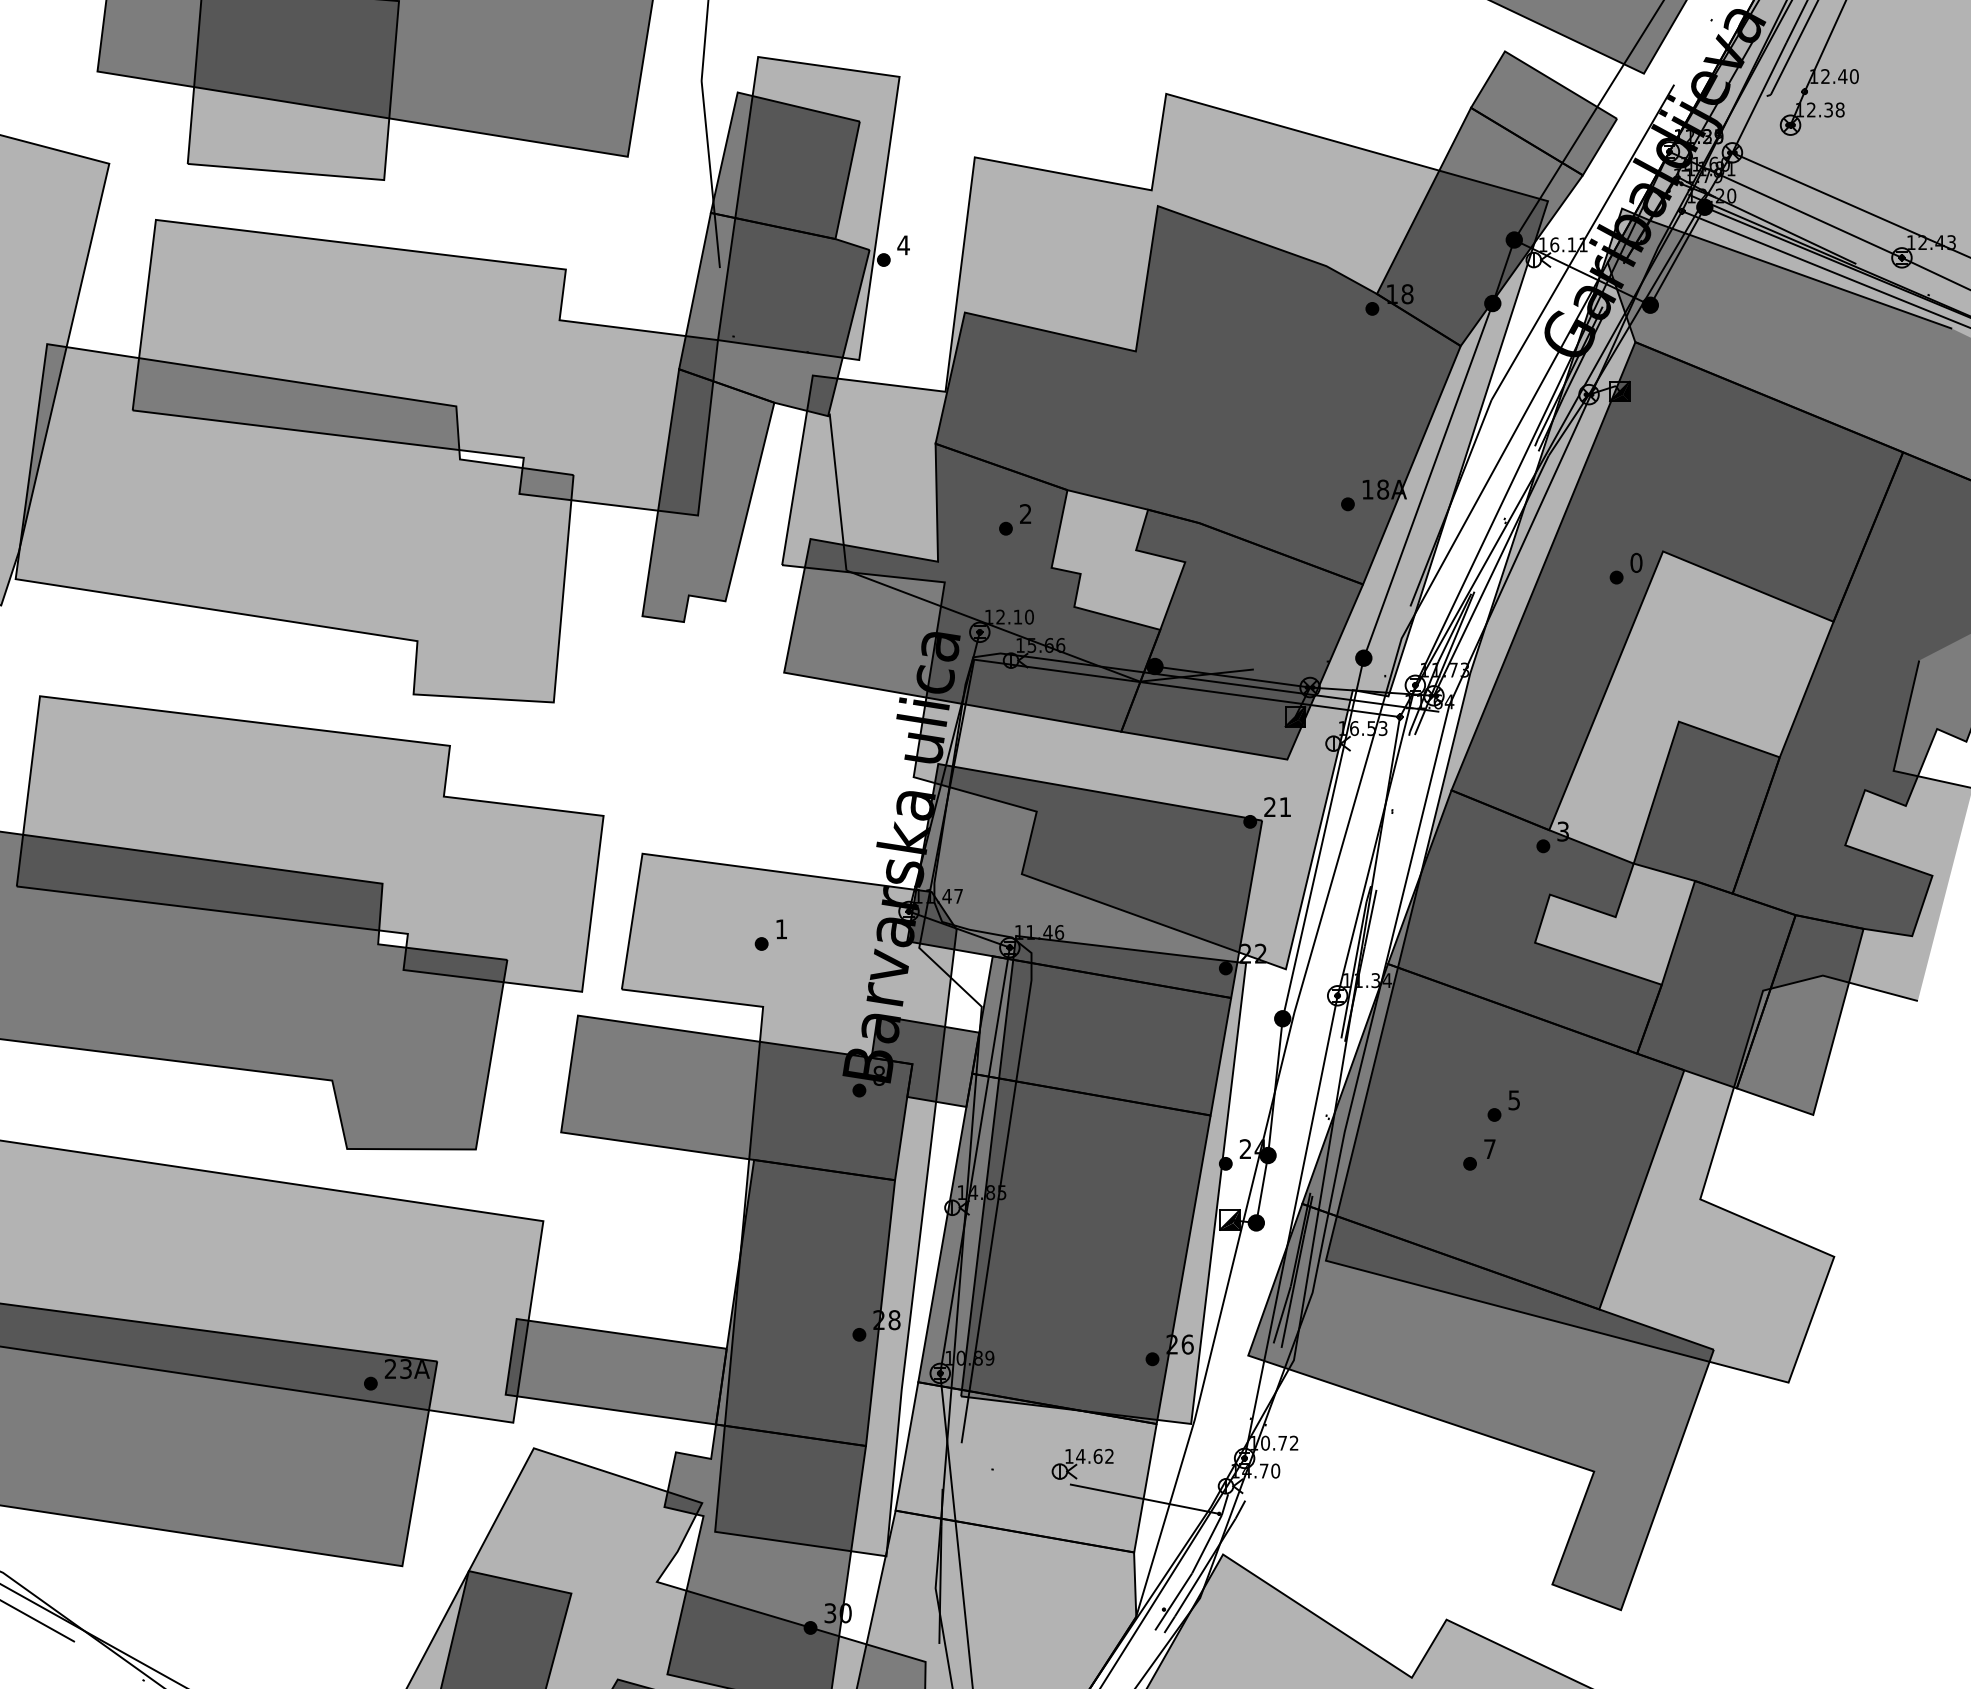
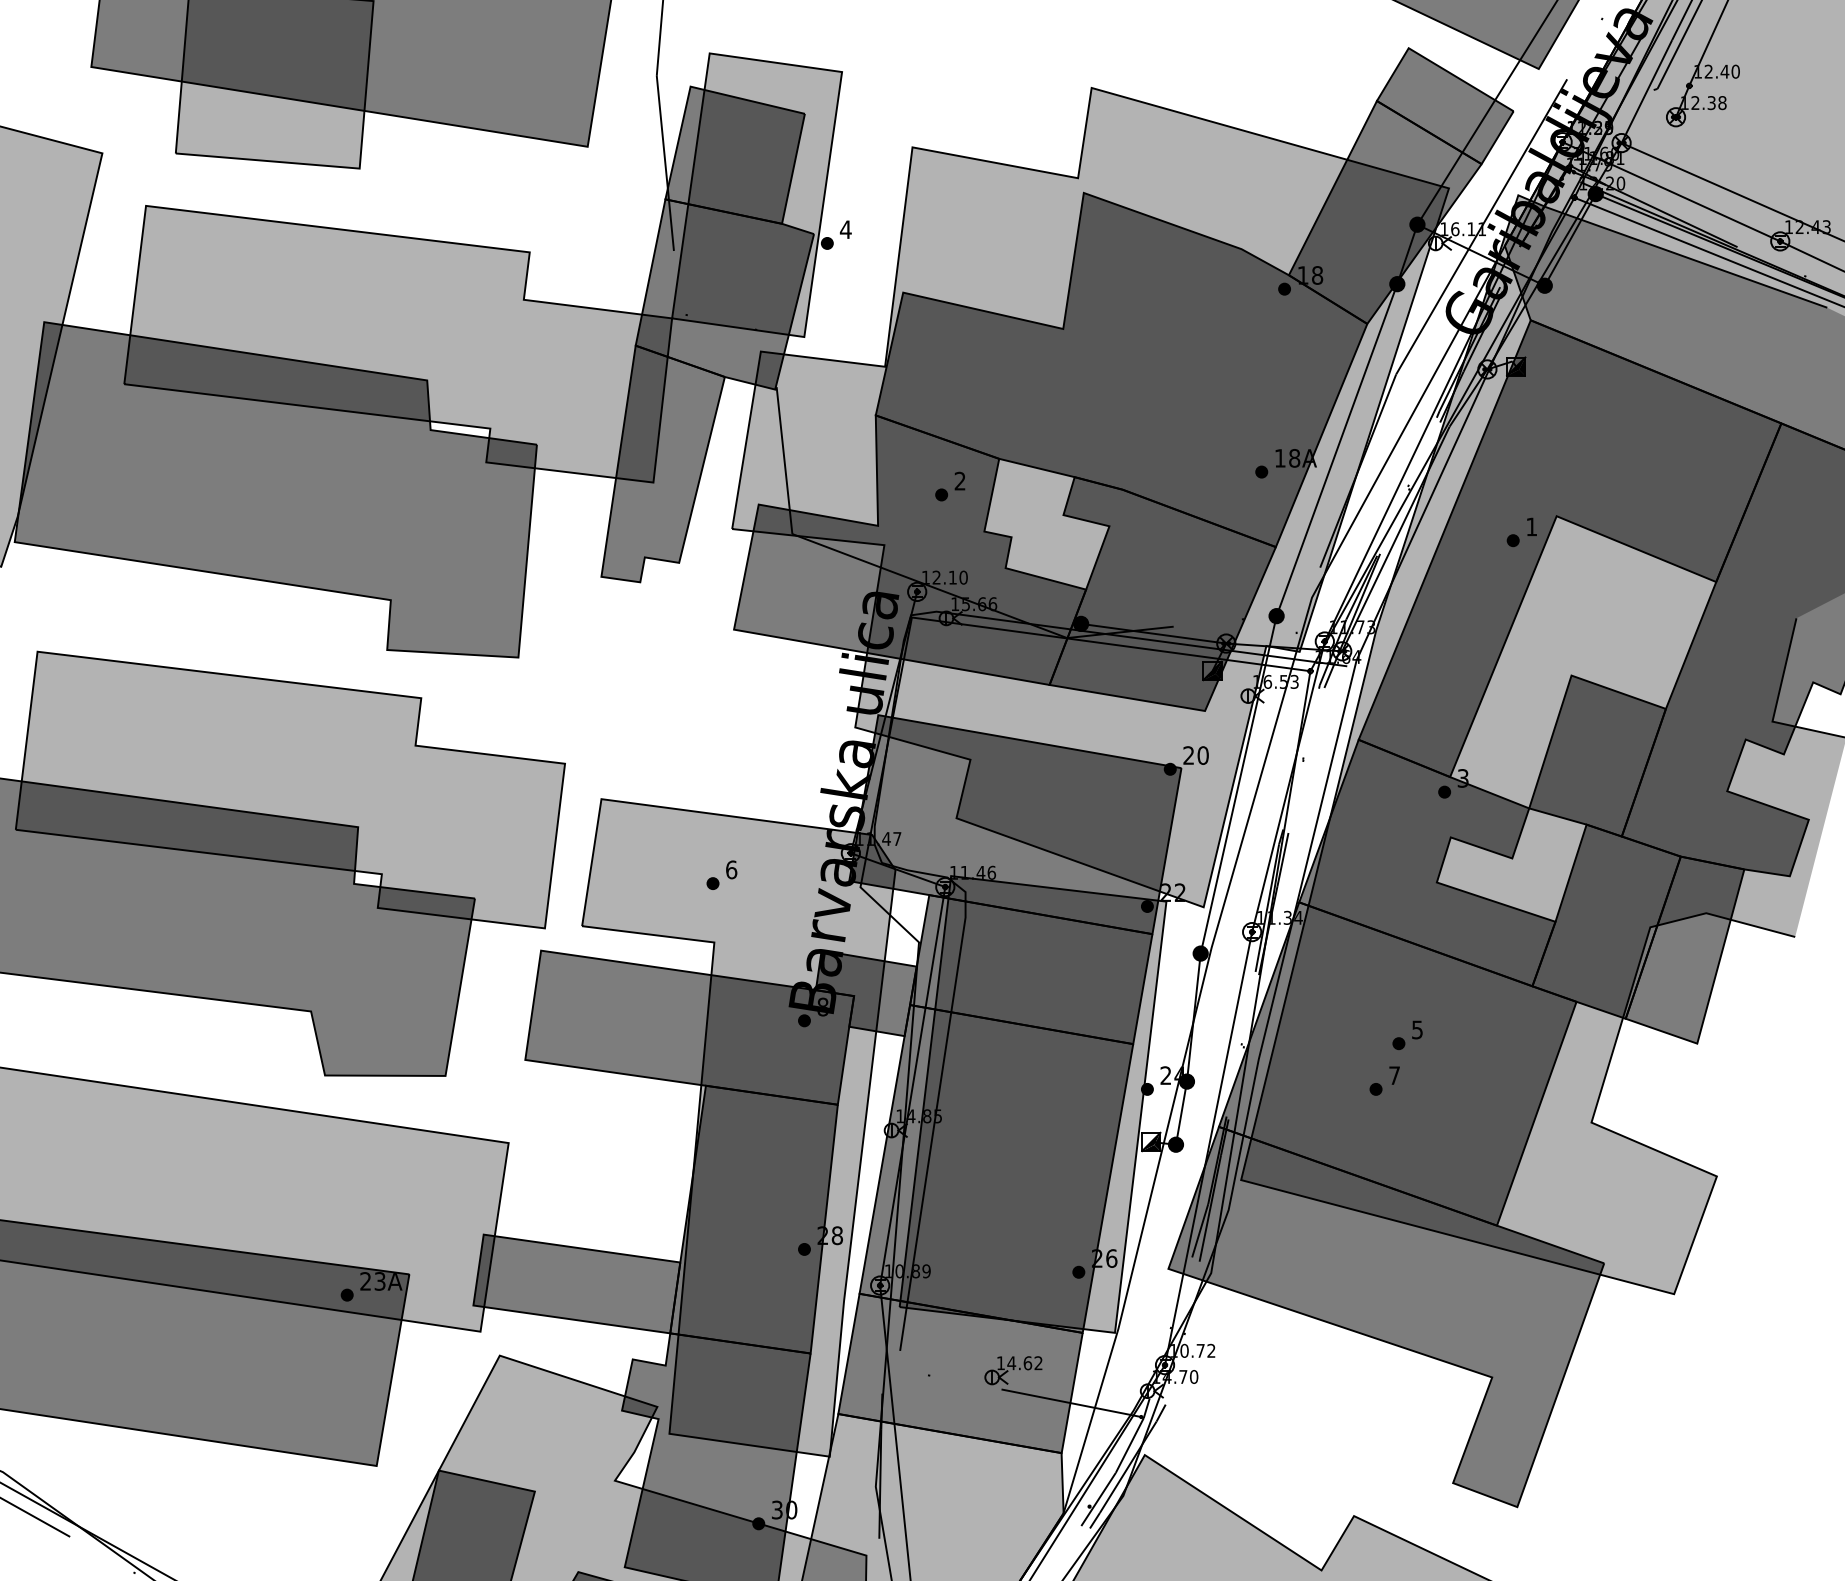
fill: (294, 522) -> (275, 489), added
text: (1636, 562) -> (1531, 526), 0 -> 1
text: (1284, 807) -> (1202, 755), 21 -> 20
text: (781, 928) -> (731, 869), 1 -> 6
fill: (1026, 1467) -> (960, 1373), added

